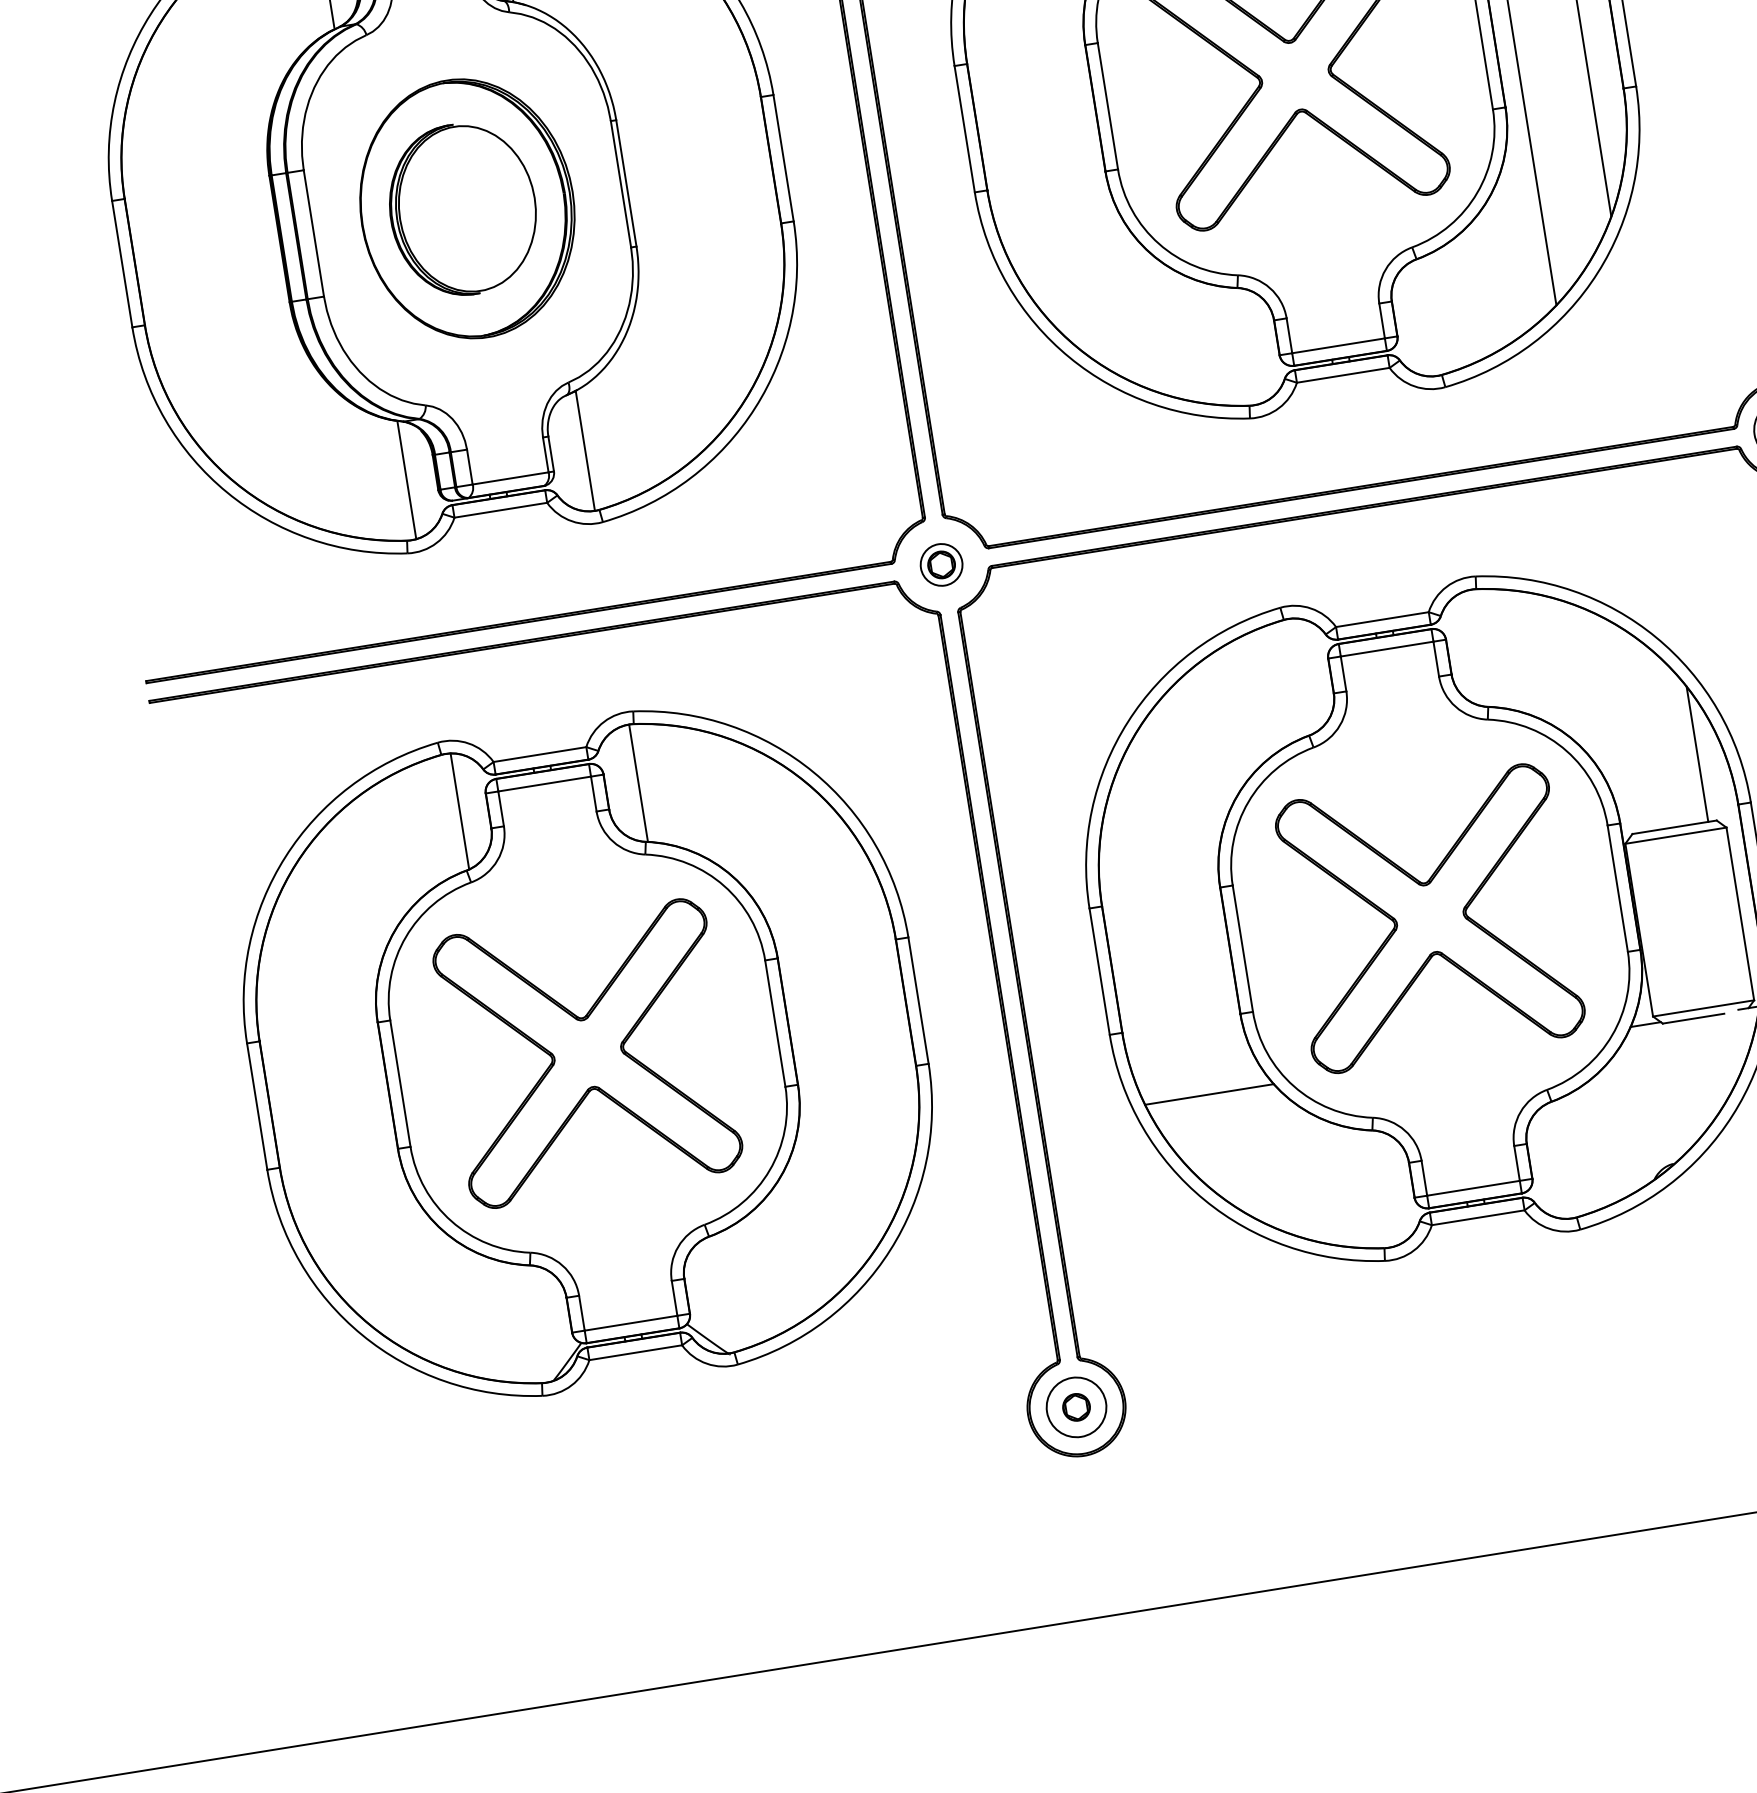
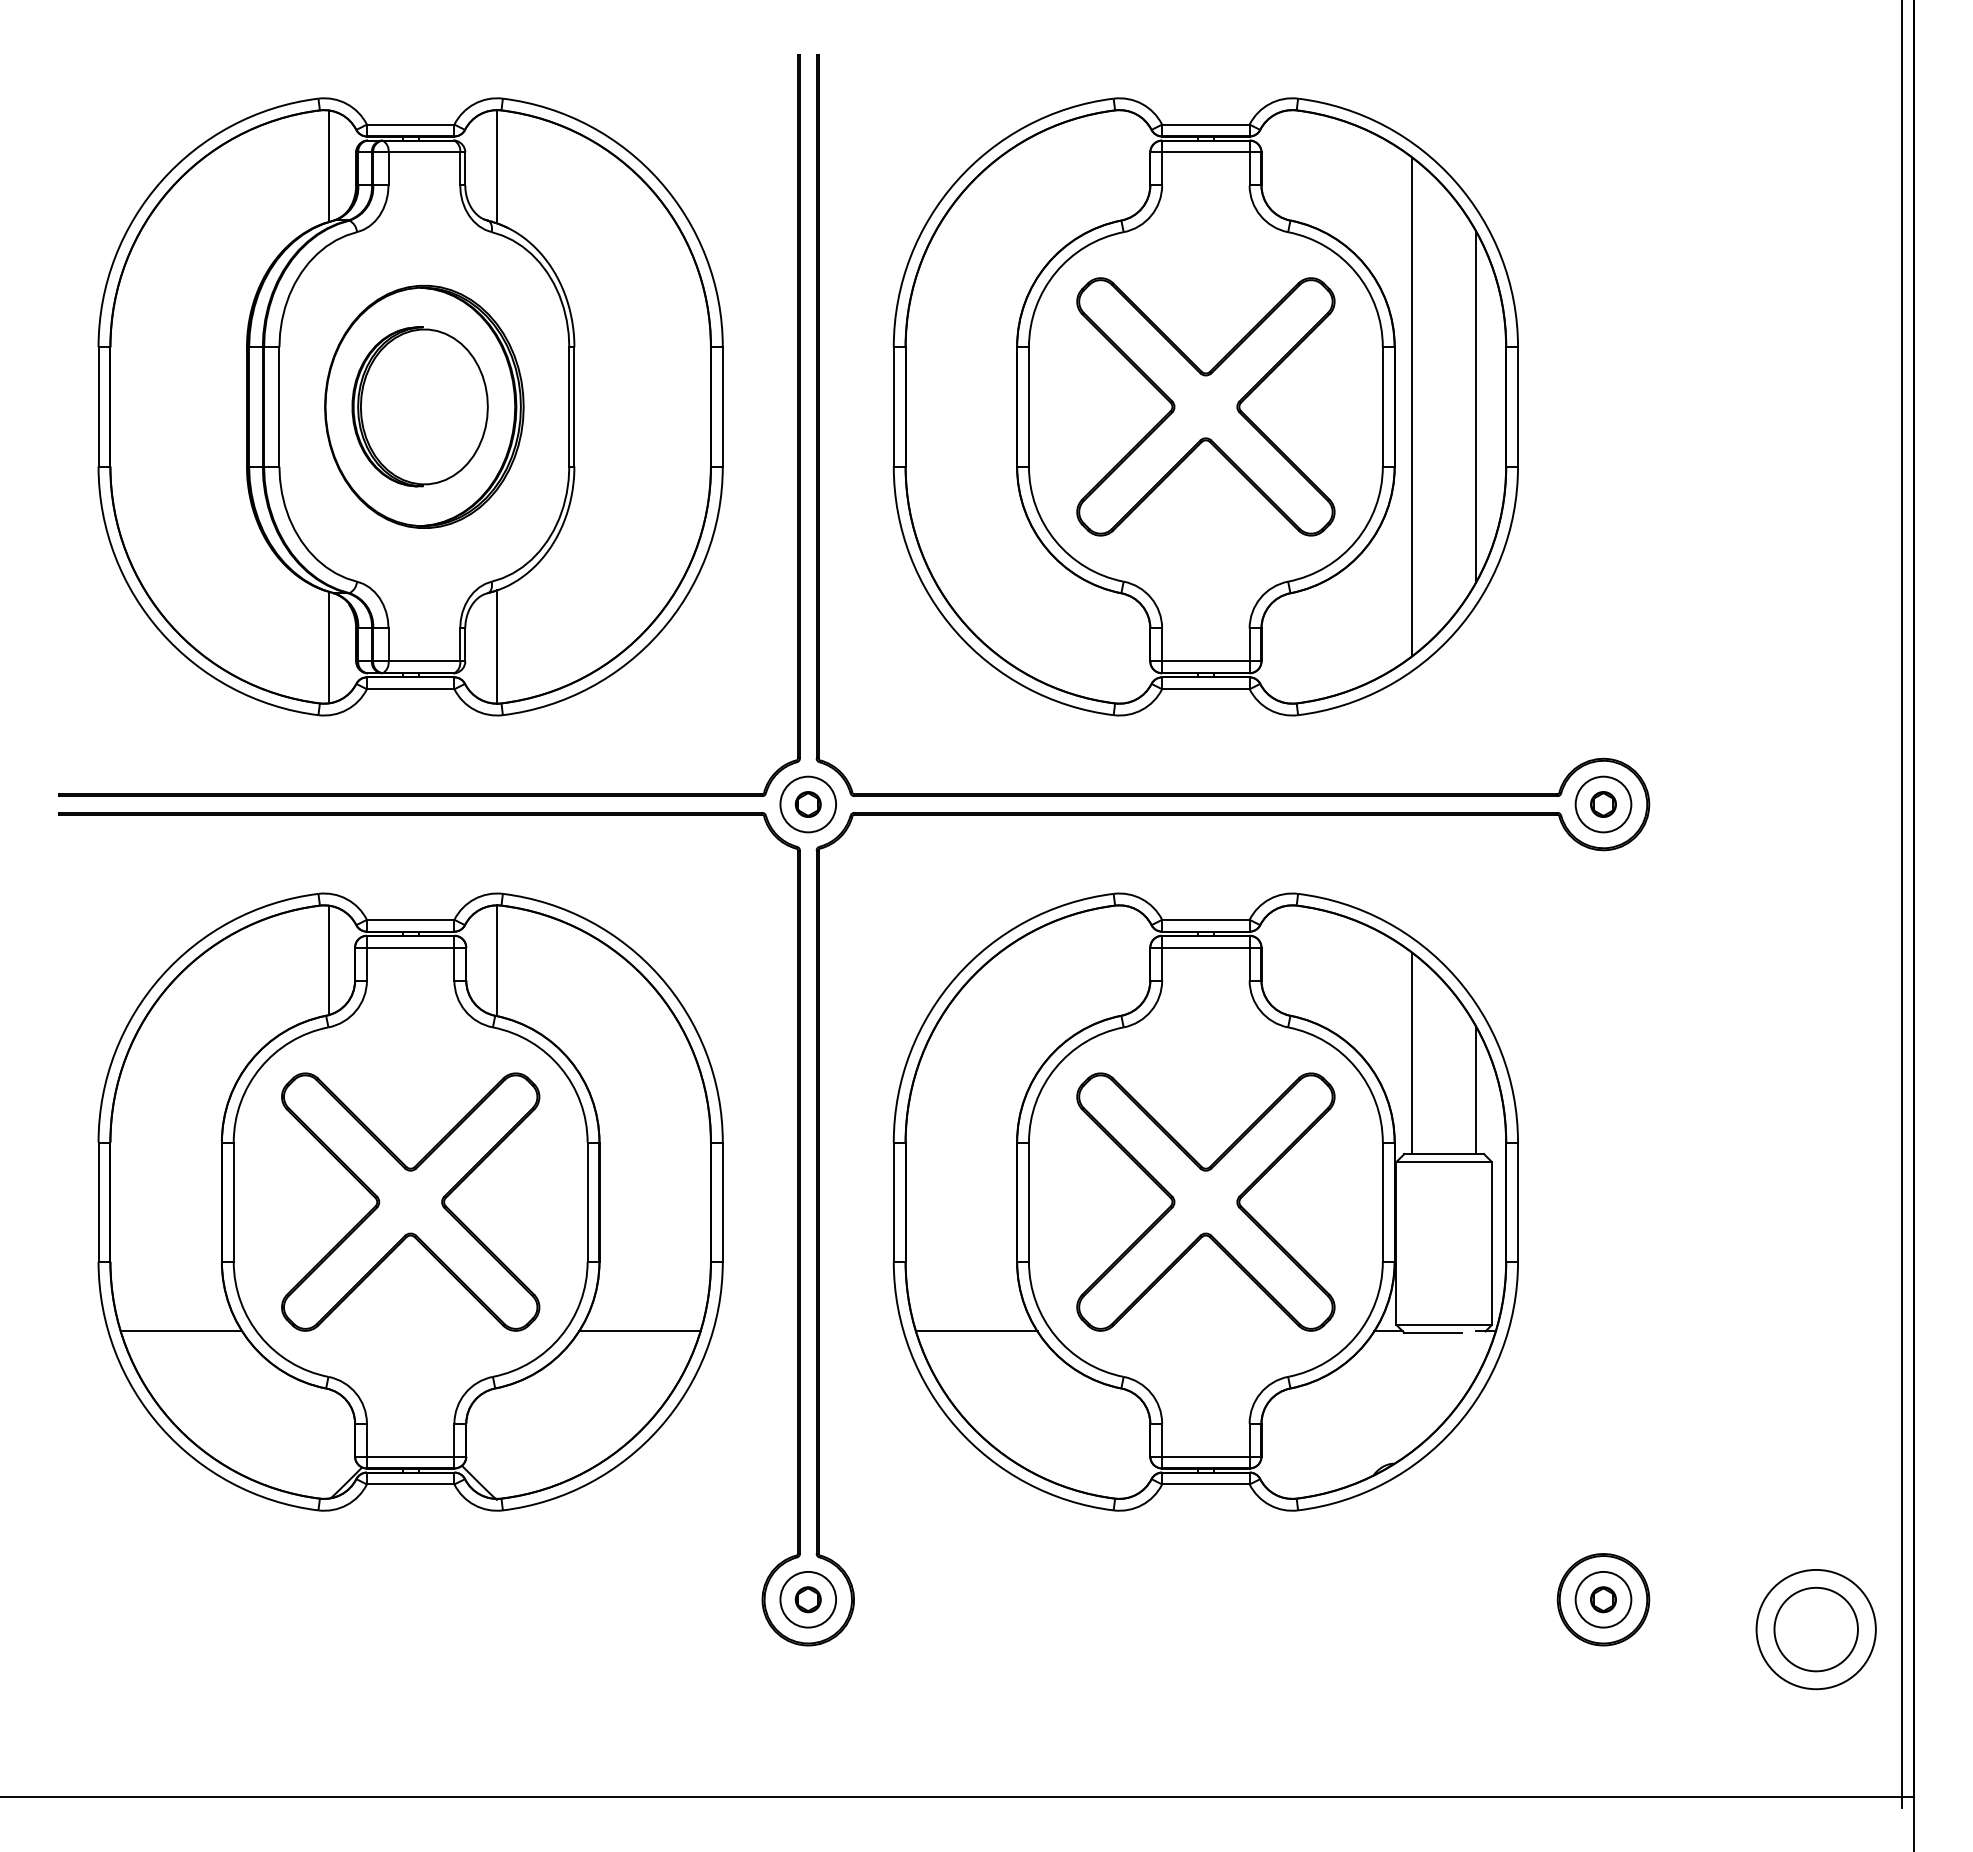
circle: (941, 564) -> (808, 804), size x1.43
line: (1623, 726) -> (1412, 1053), added
line: (852, 1151) -> (639, 1331), added
line: (367, 1229) -> (181, 1331), added

